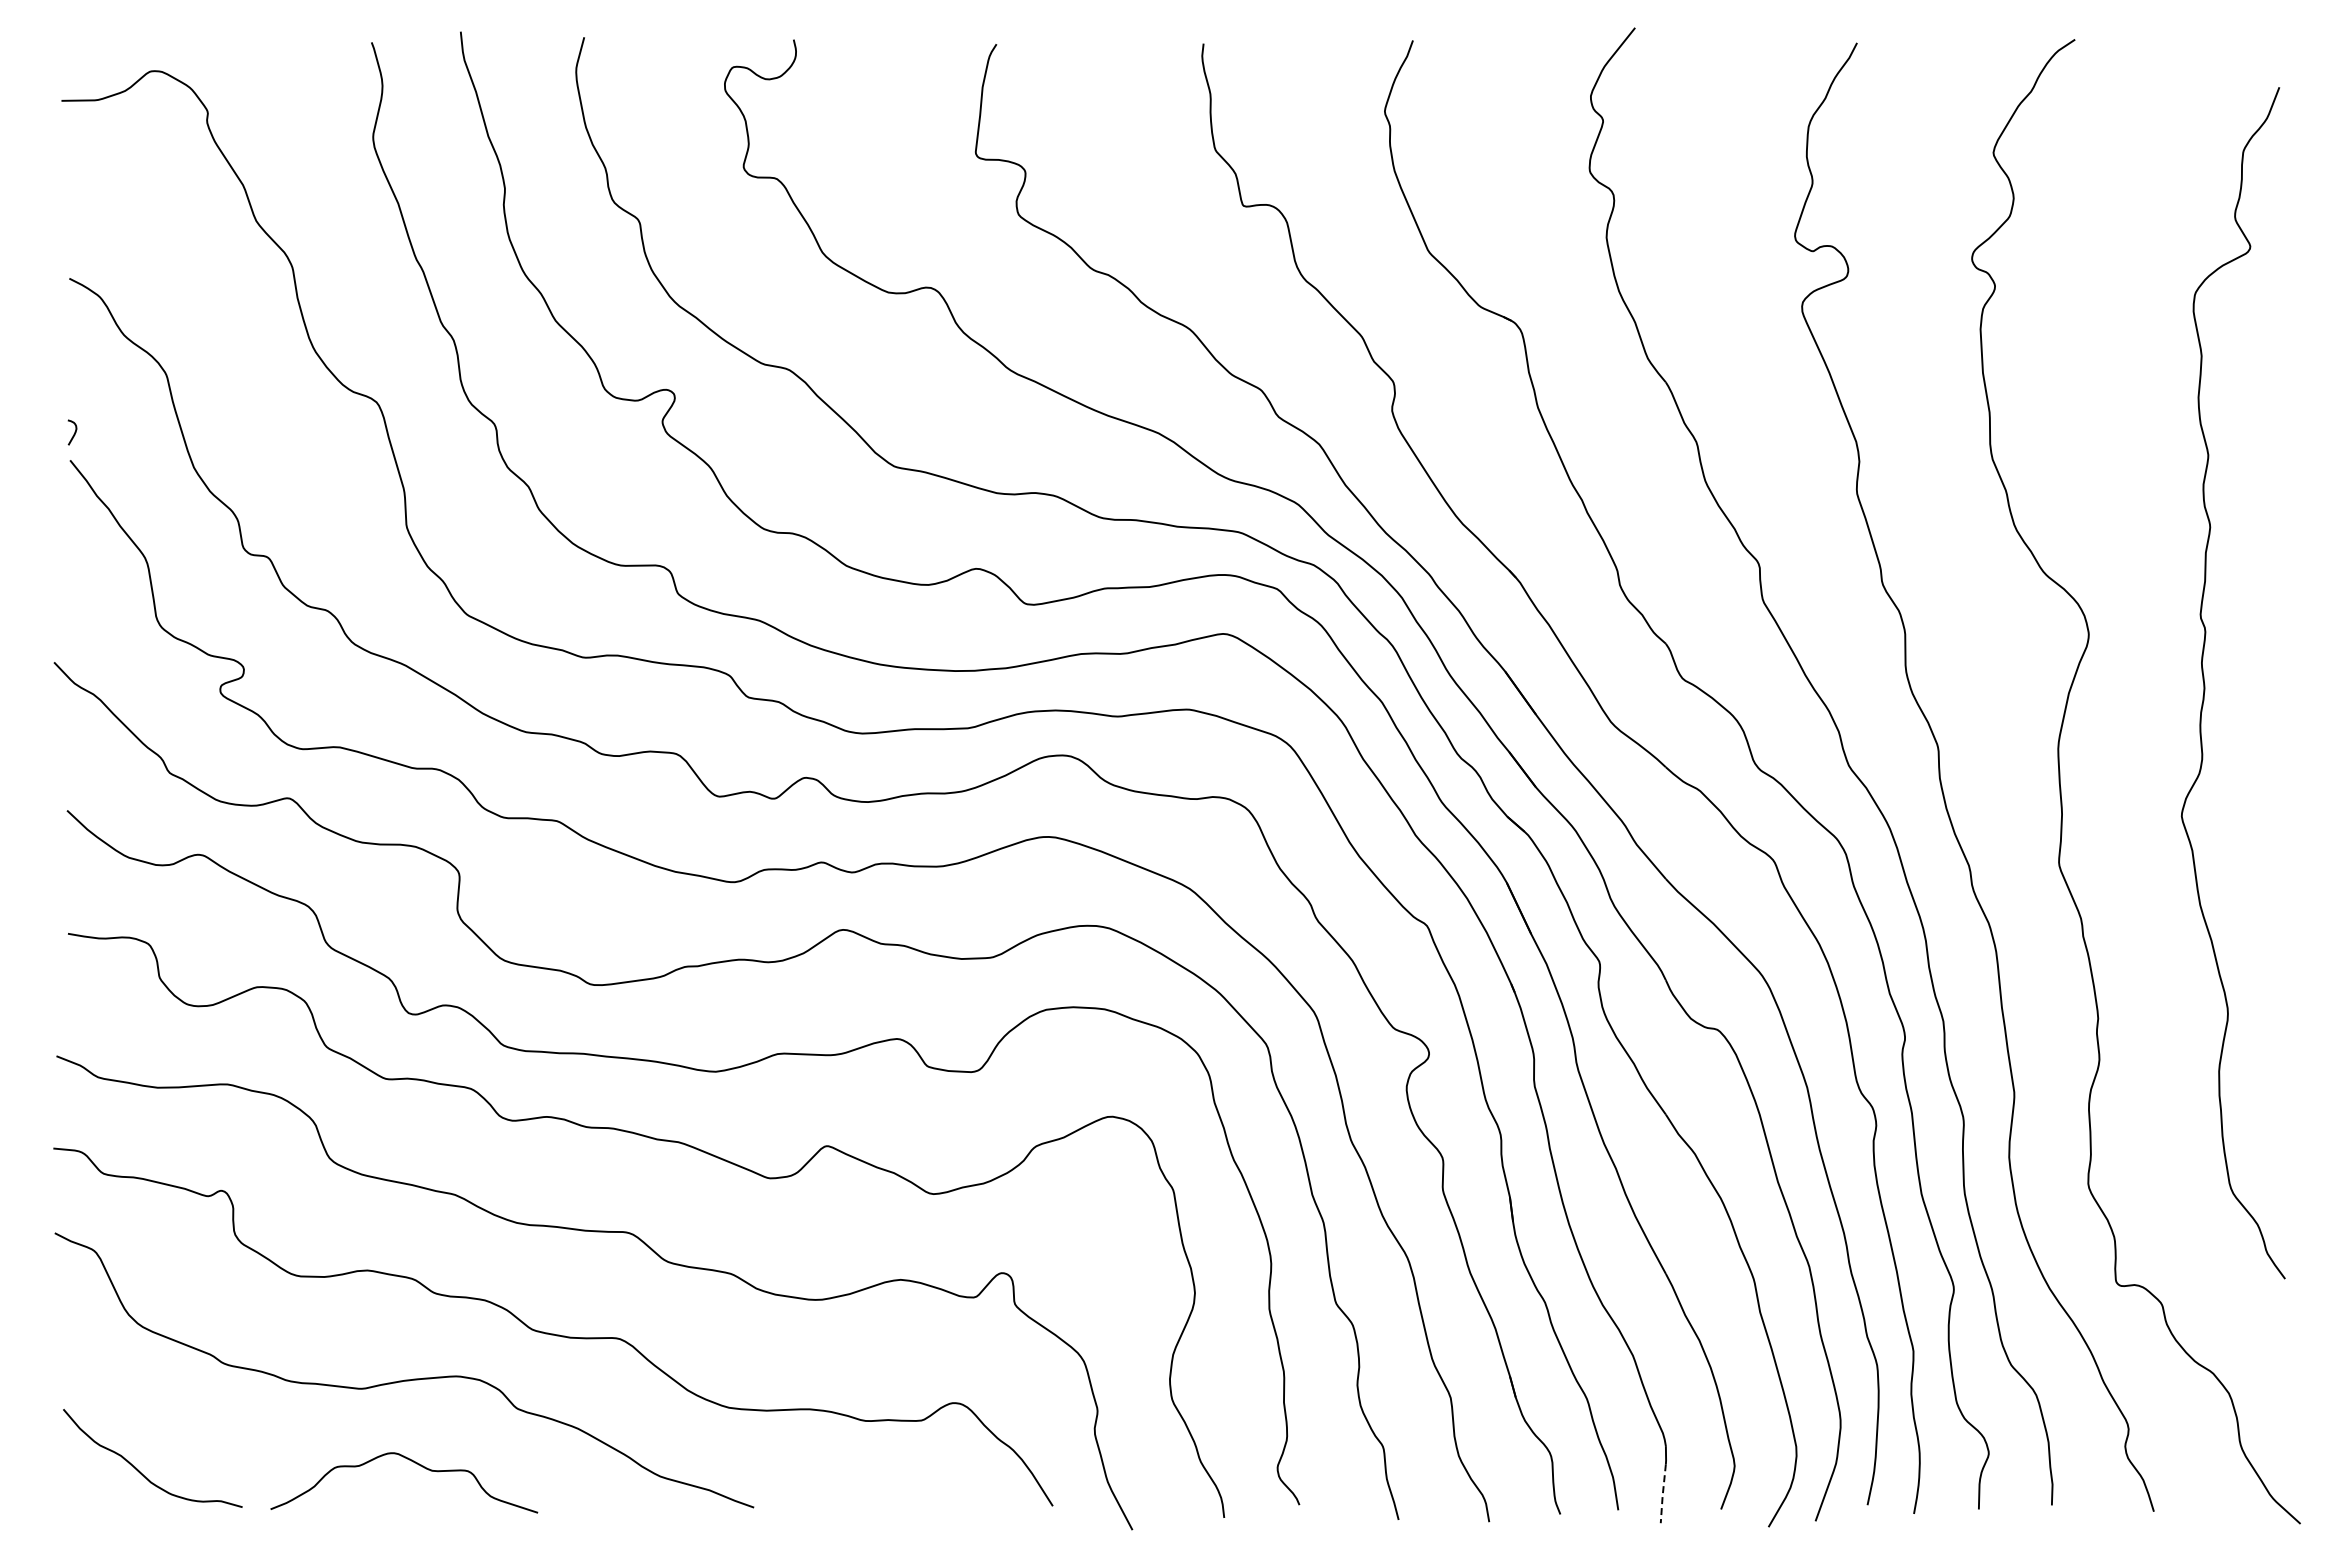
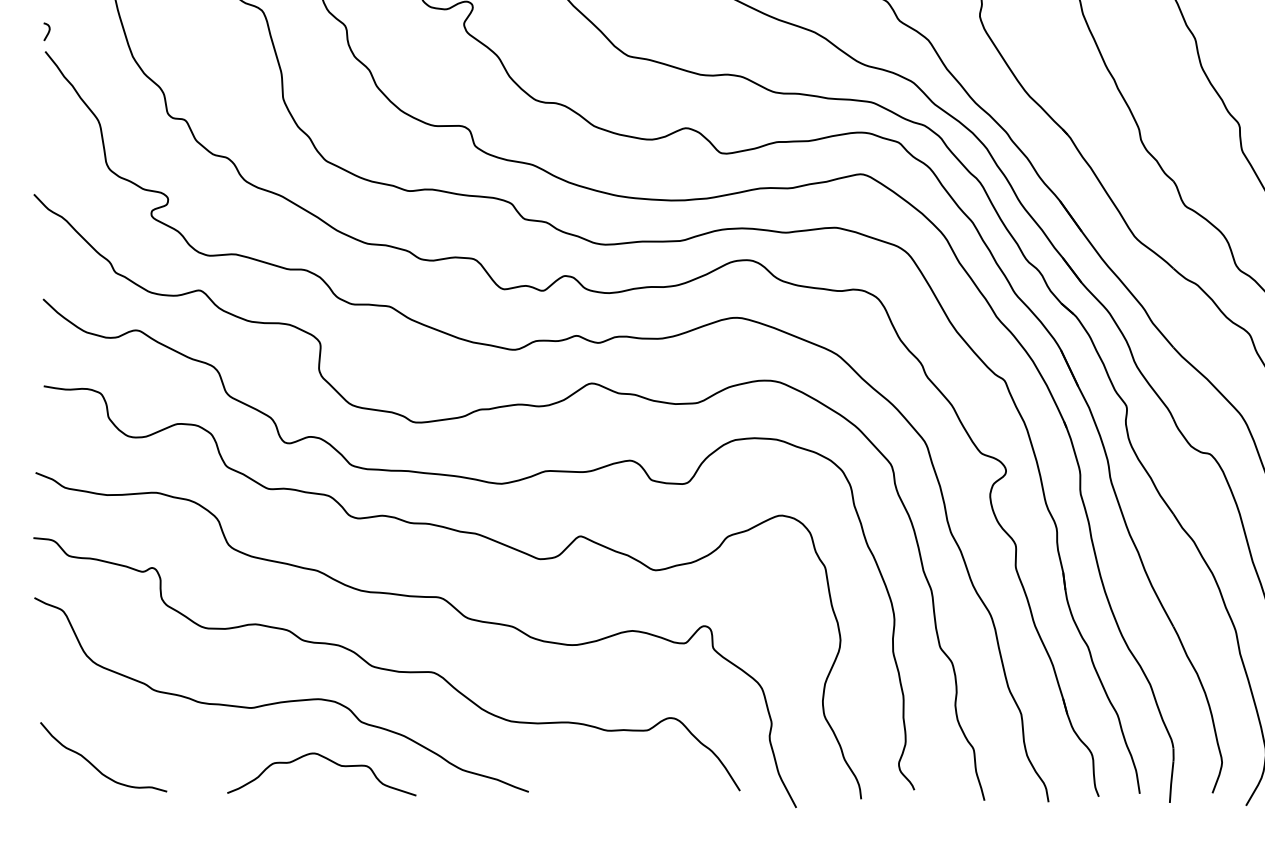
curve: (416, 1464) -> (330, 761), moved
line: (1662, 1494) -> (1171, 782), dashed -> solid

